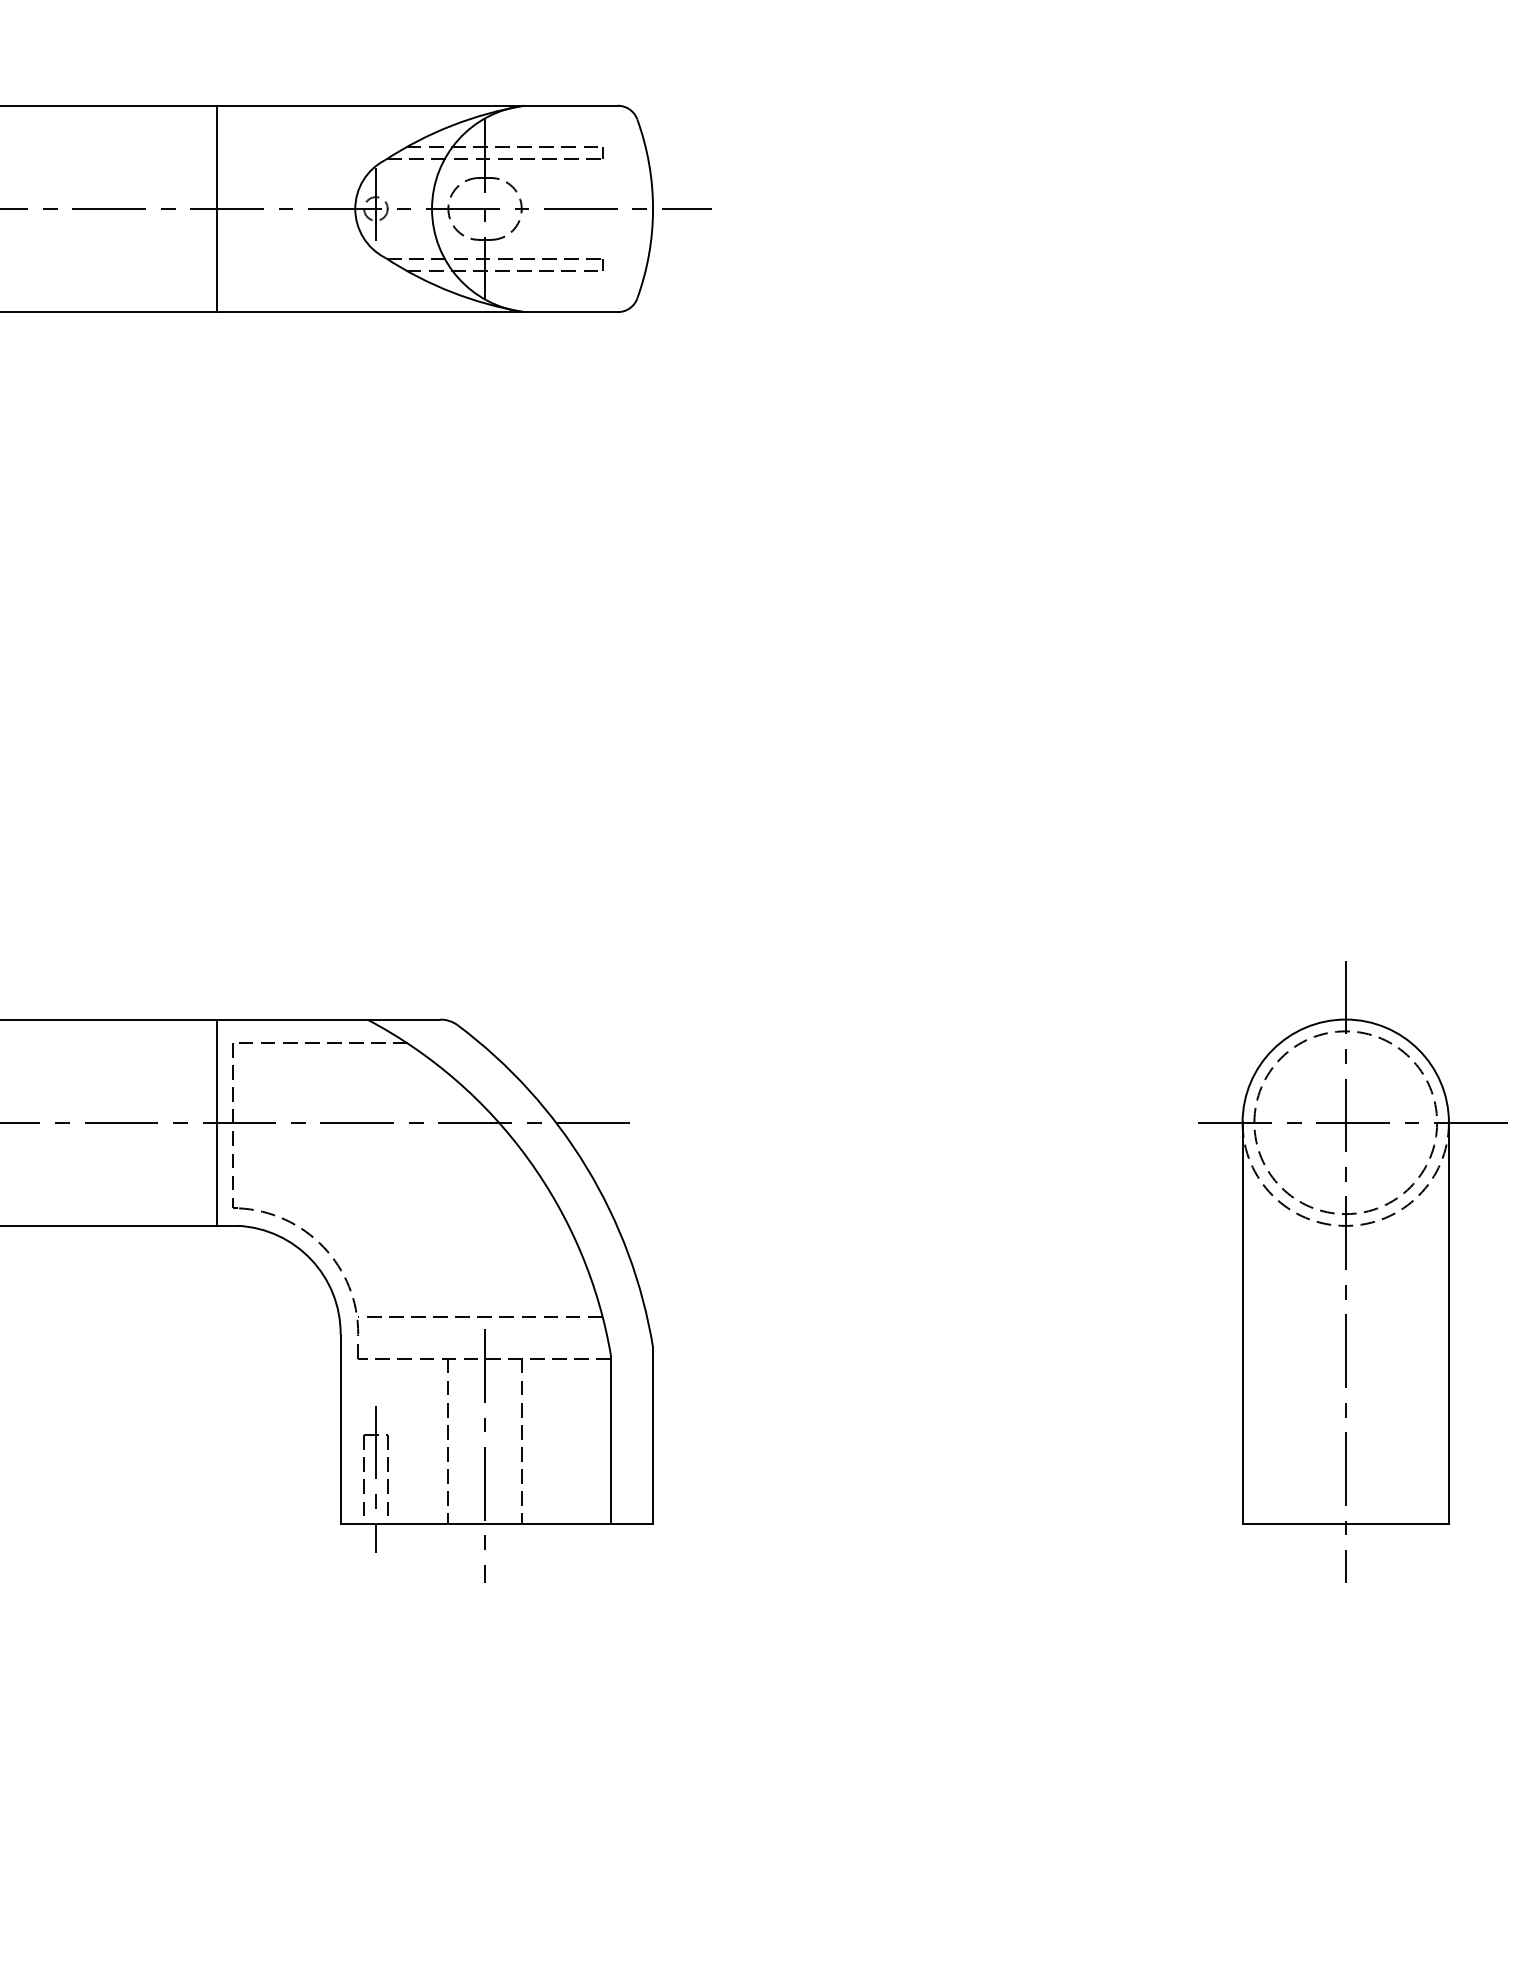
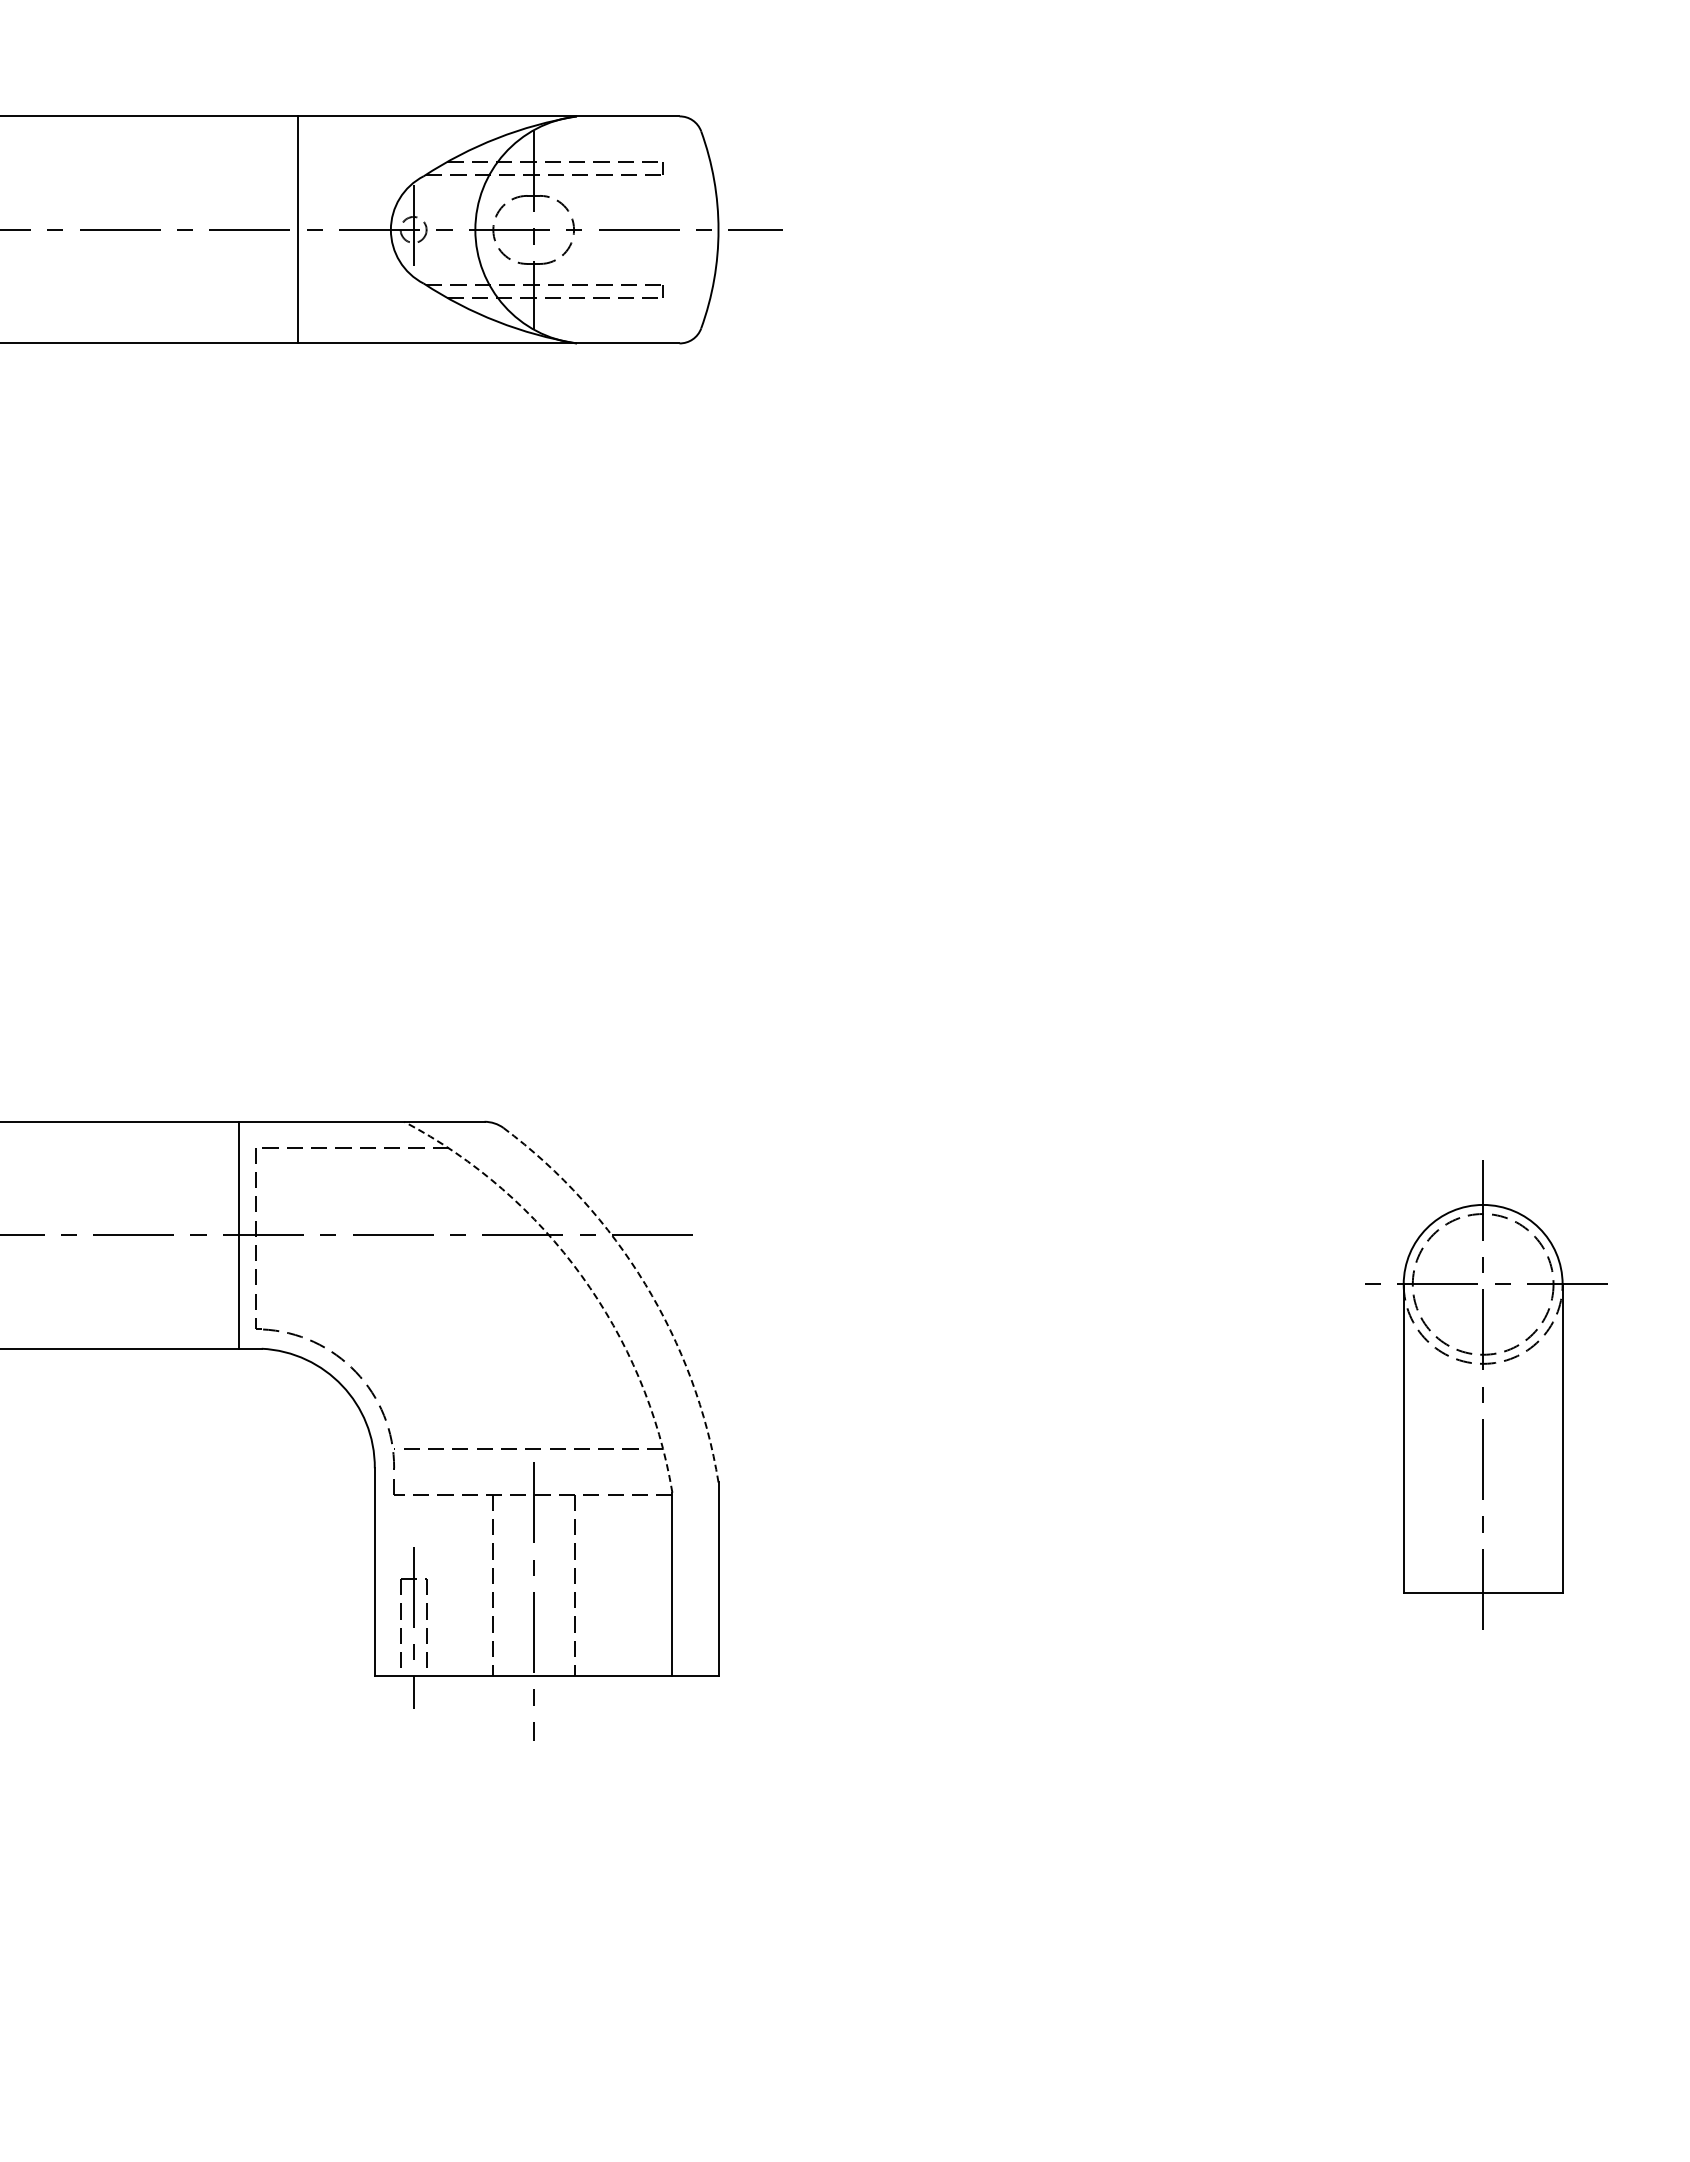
line: (216, 208) -> (297, 229), moved
arc: (528, 1159) -> (581, 1275), solid -> dashed
arc: (586, 1167) -> (645, 1284), solid -> dashed
part: (1352, 1271) -> (1488, 1398), size x0.7

